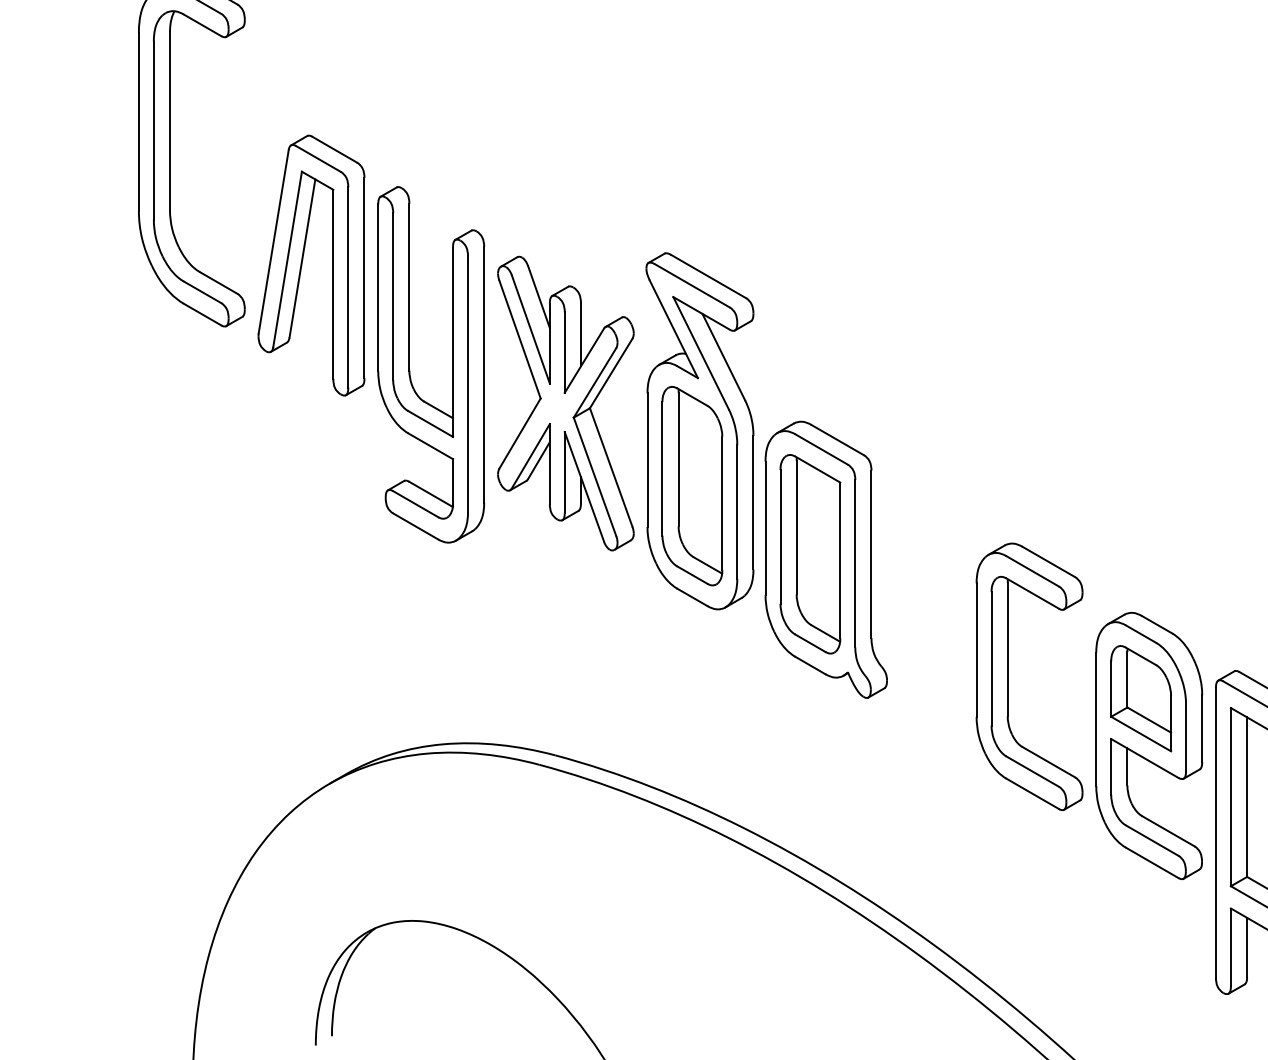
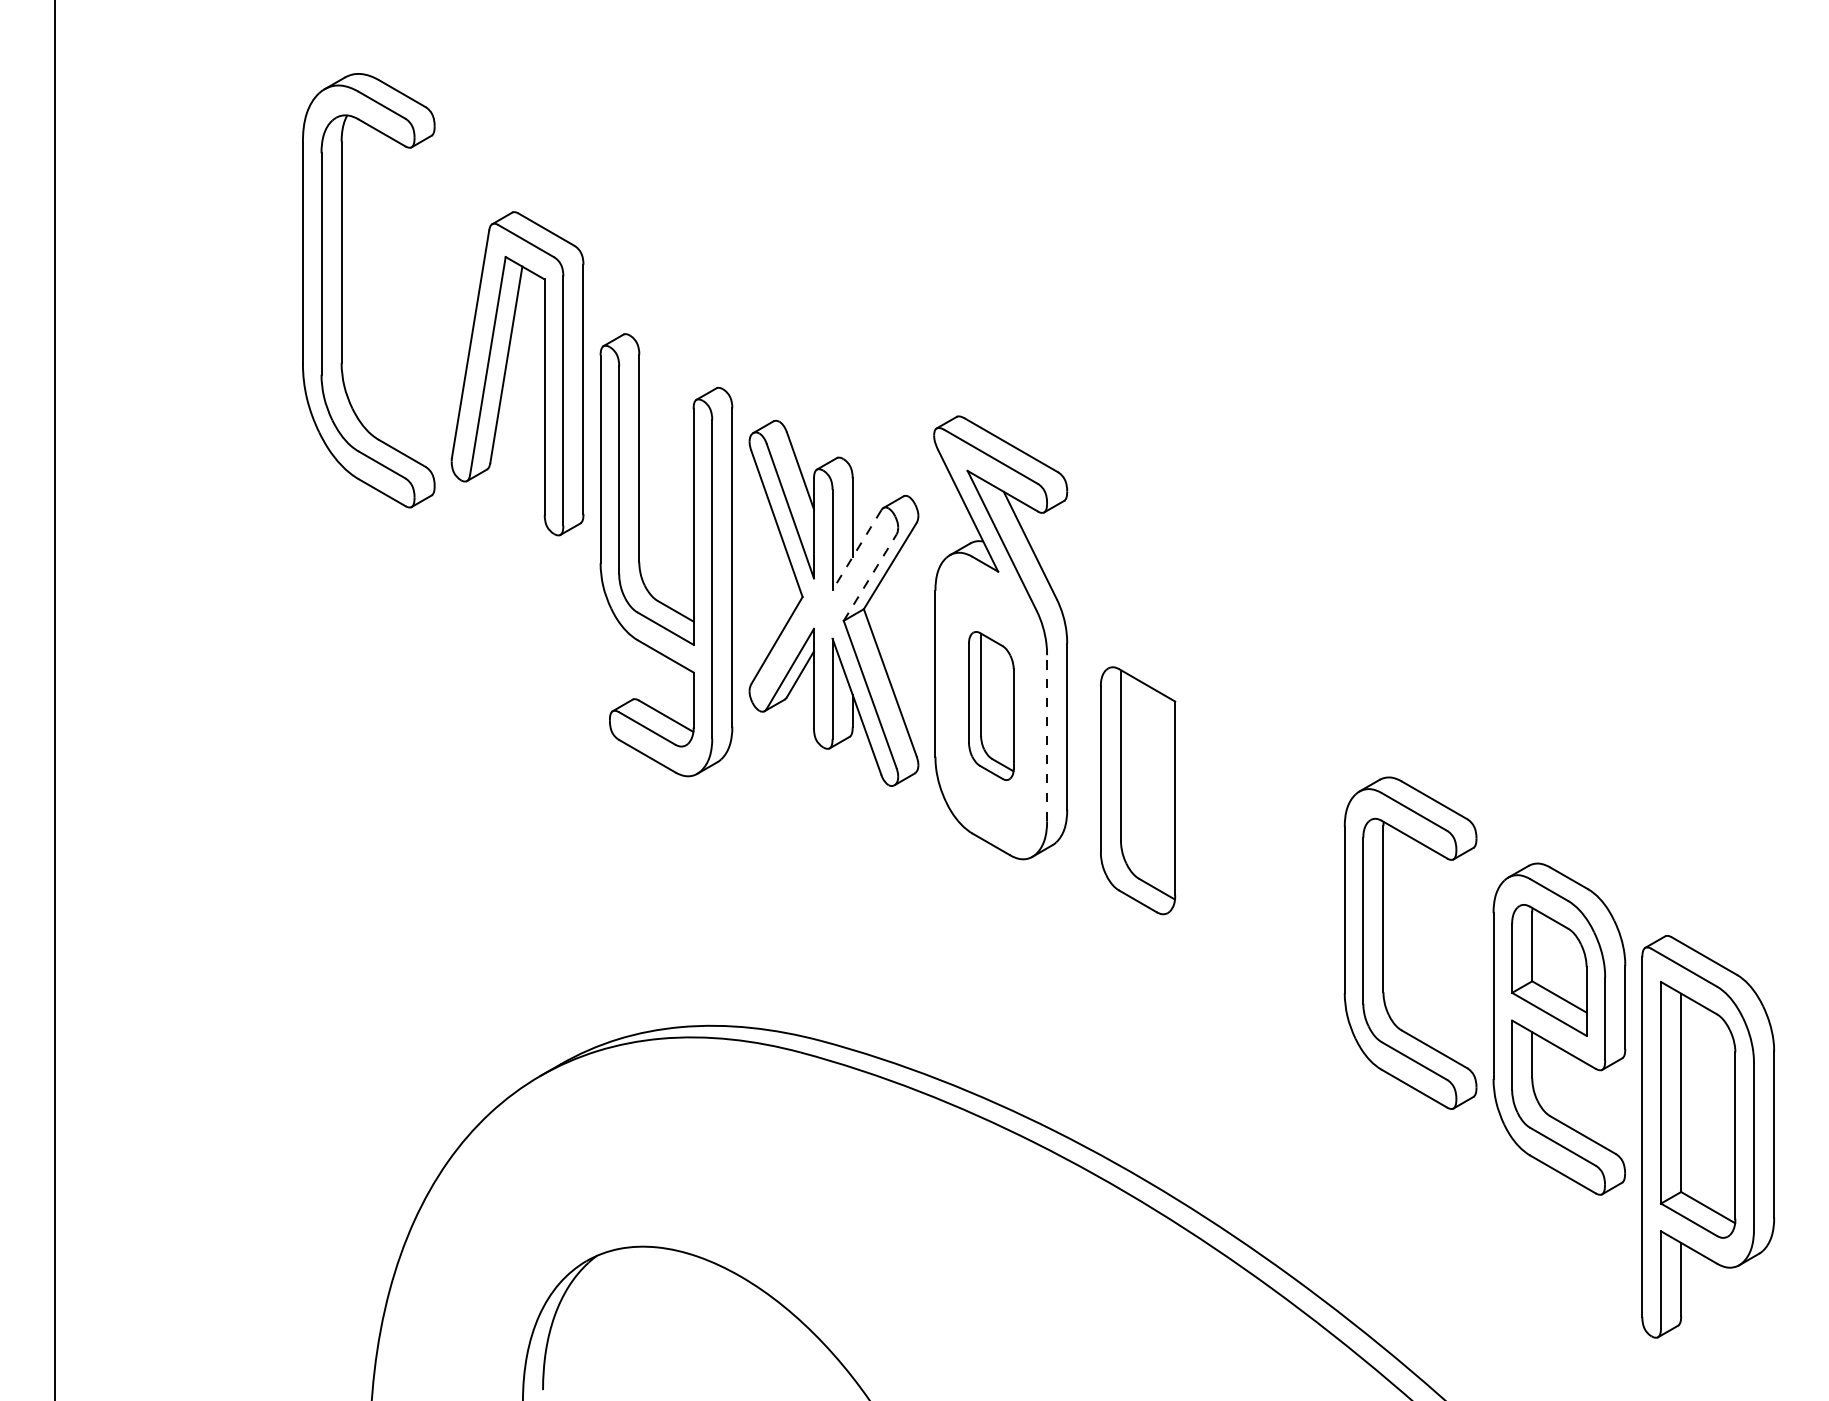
part: (302, 263) -> (506, 371), moved
line: (584, 361) -> (856, 550), solid -> dashed
line: (595, 382) -> (870, 577), solid -> dashed
part: (692, 485) -> (991, 705), size x0.6
line: (737, 511) -> (1047, 737), solid -> dashed
part: (826, 559) -> (1157, 797), removed

